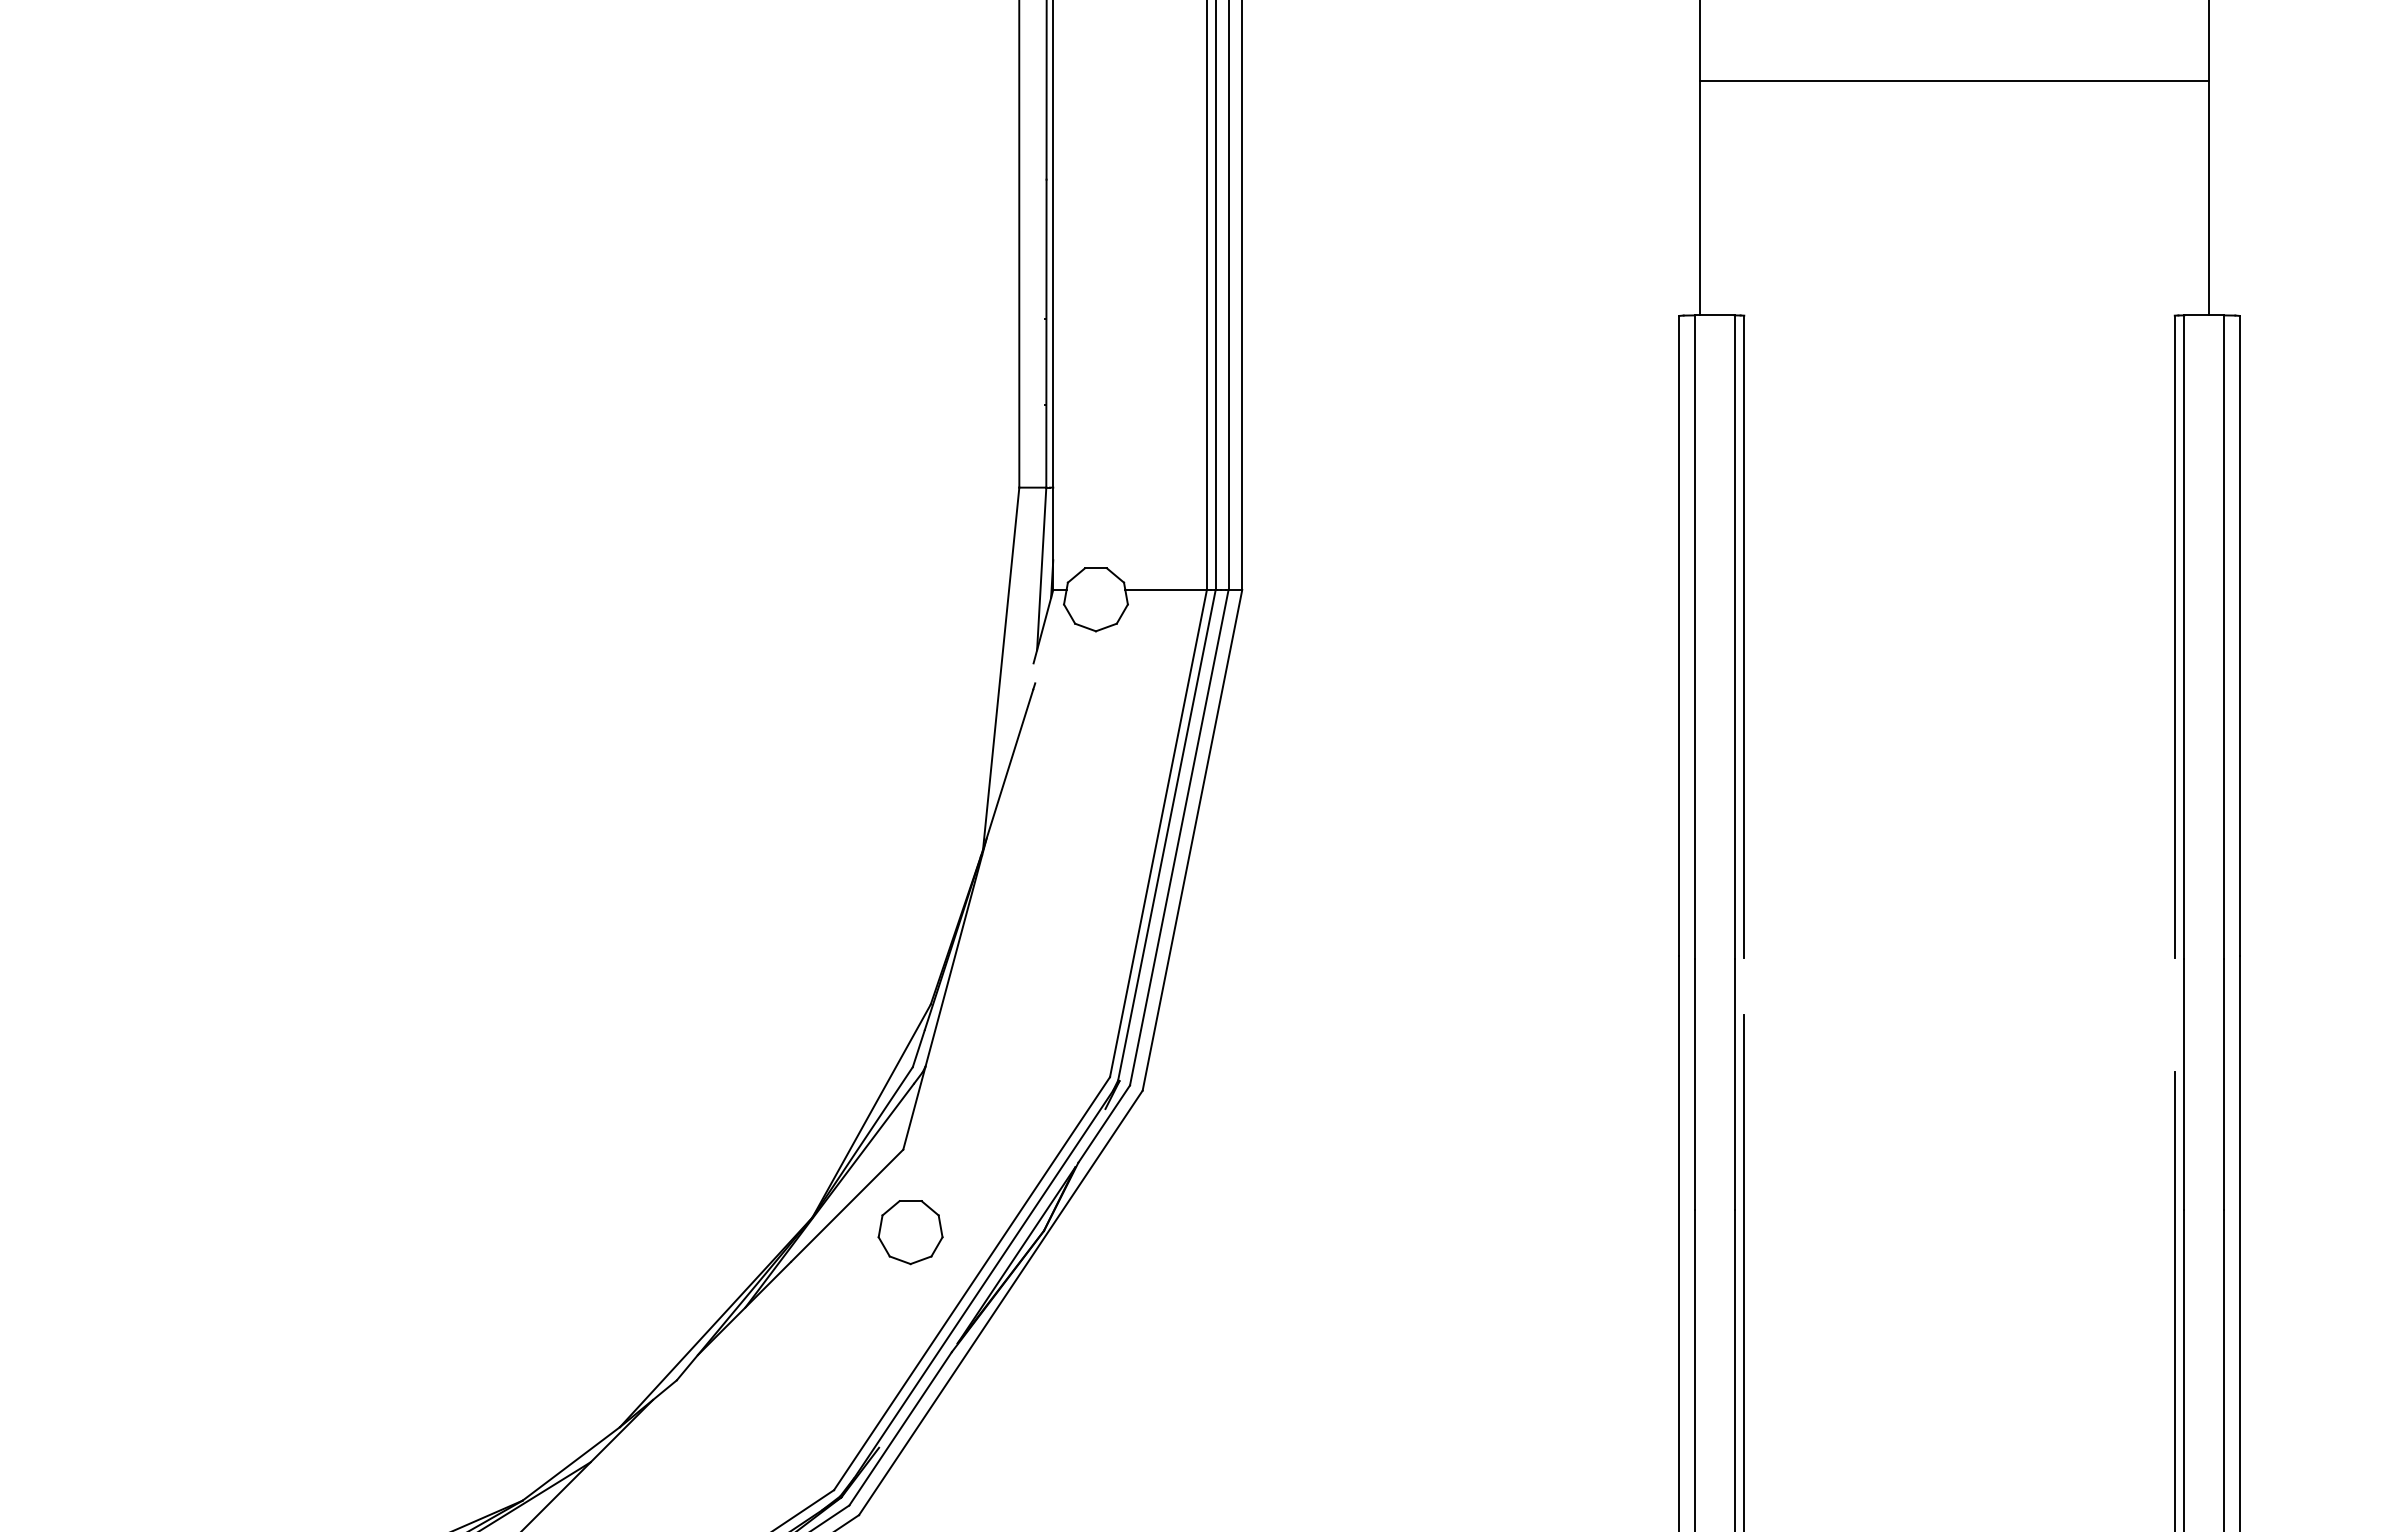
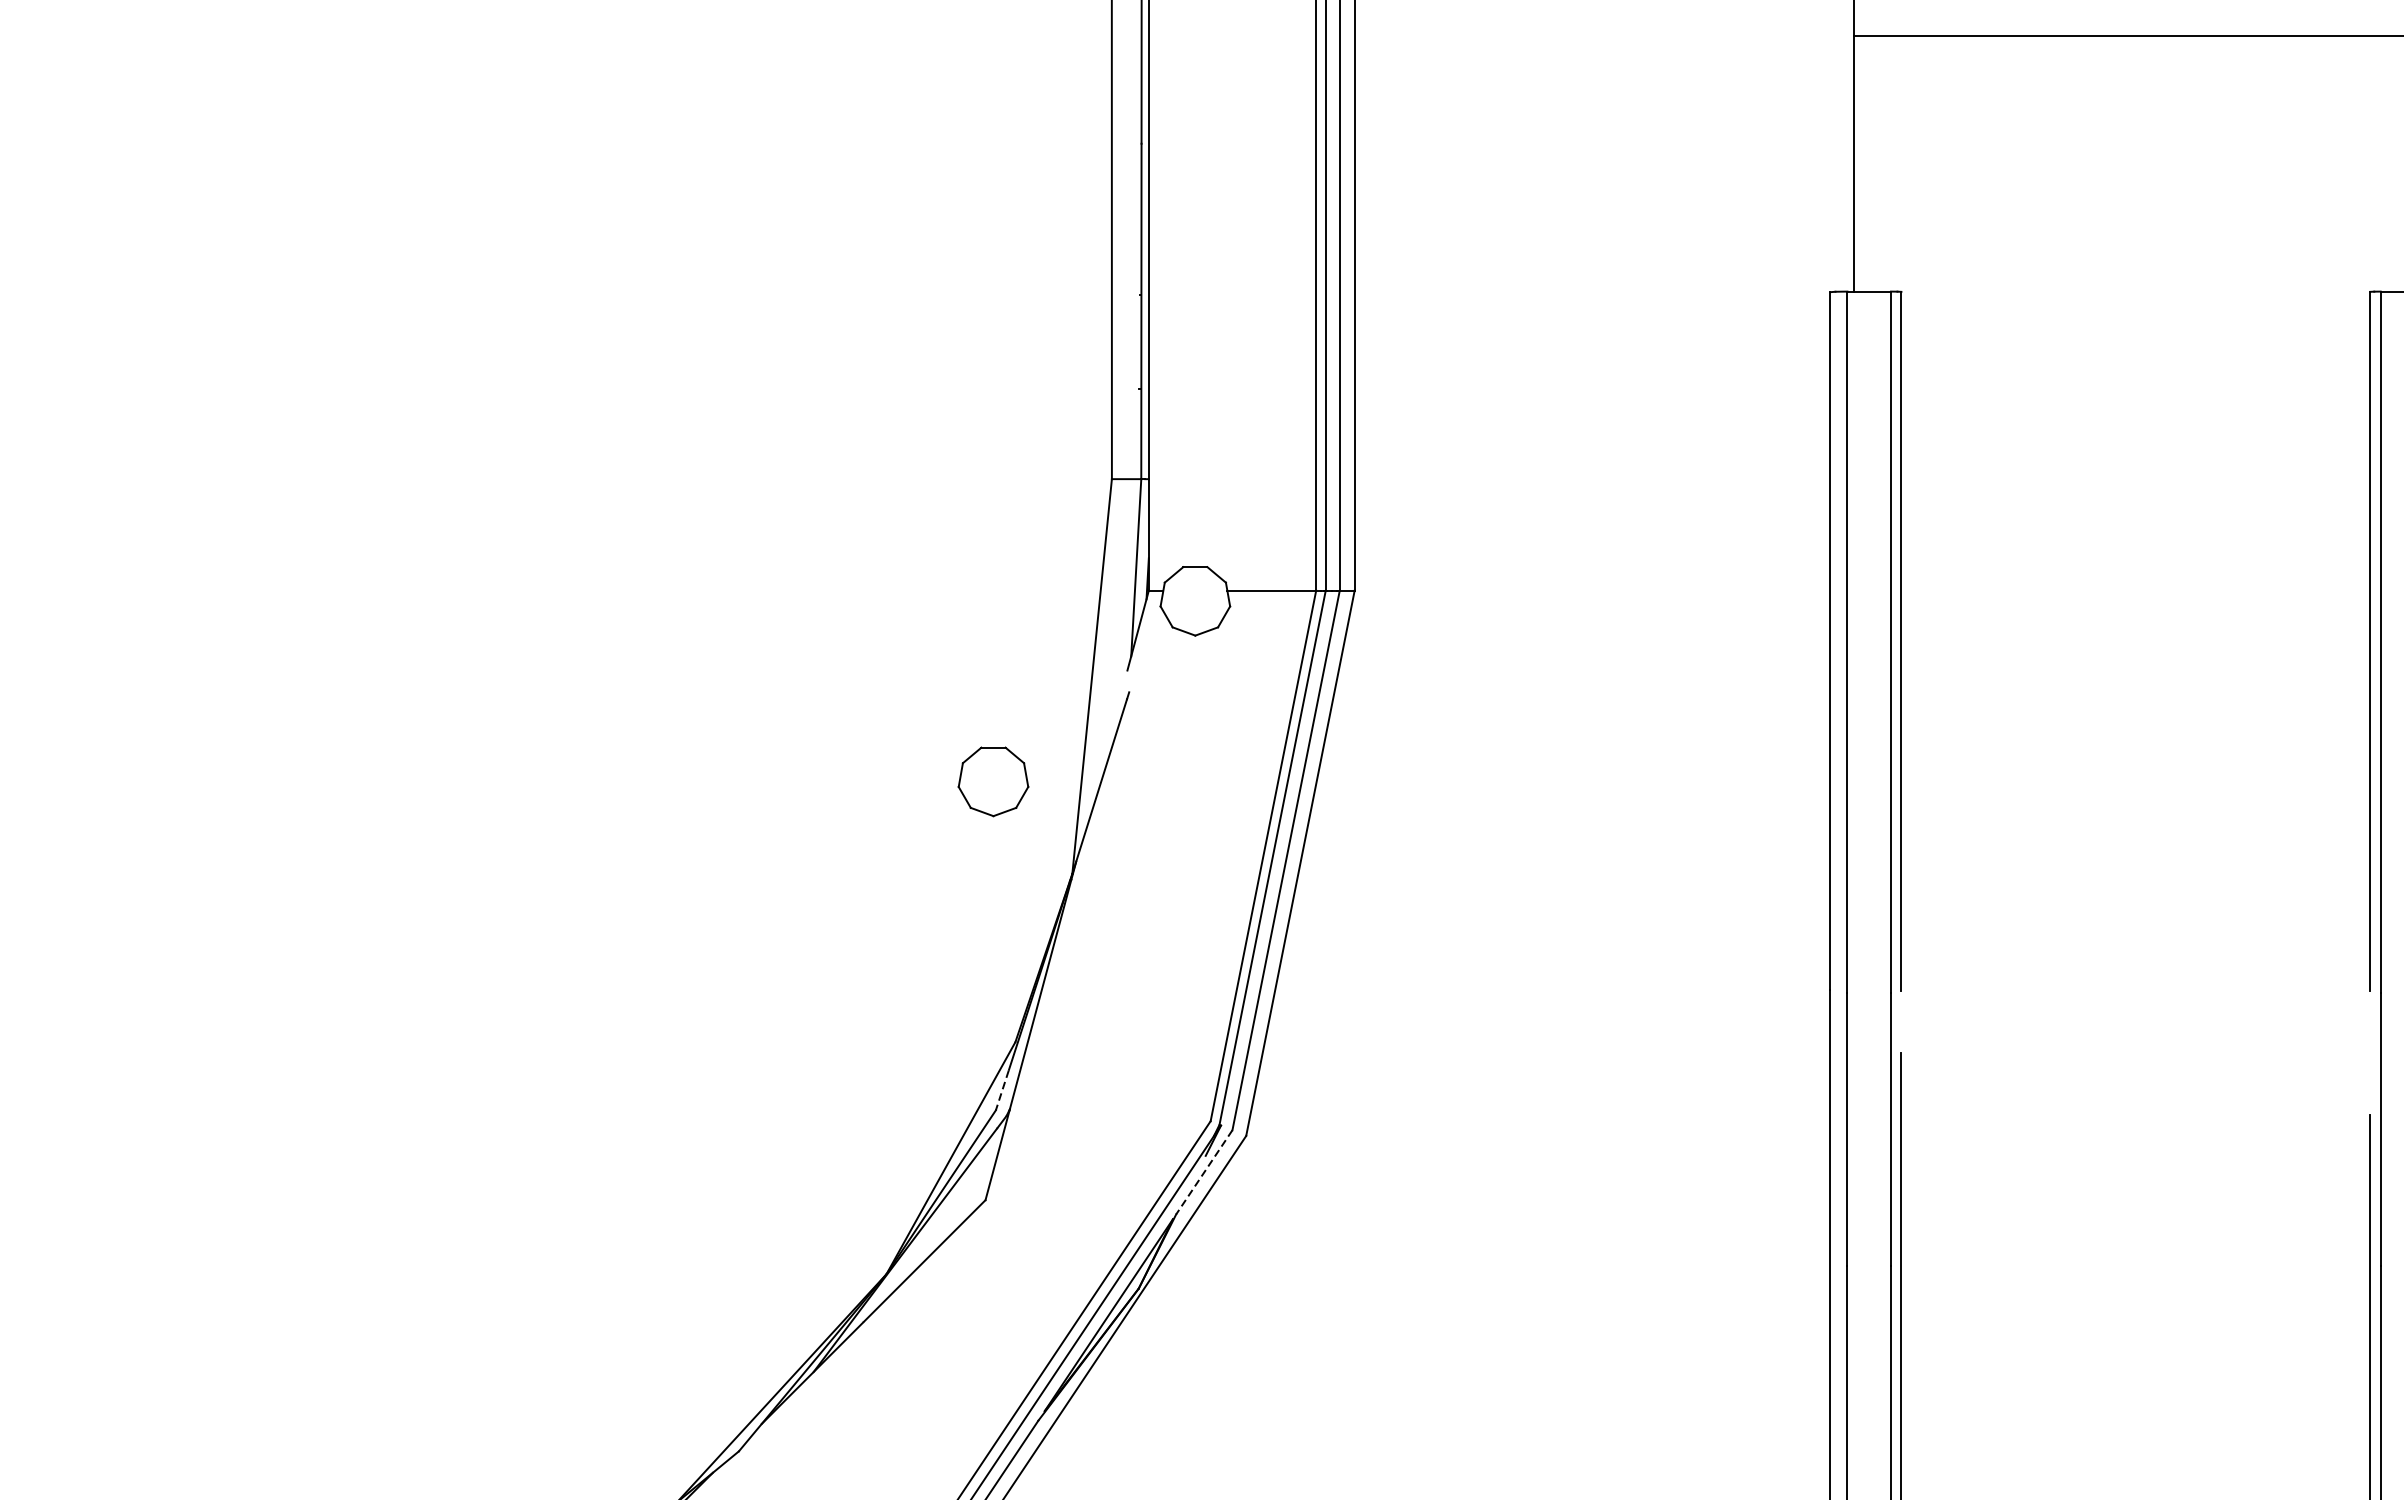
line: (918, 1049) -> (1002, 1091), solid -> dashed
line: (1104, 1124) -> (1204, 1172), solid -> dashed
part: (910, 1232) -> (993, 781), moved

